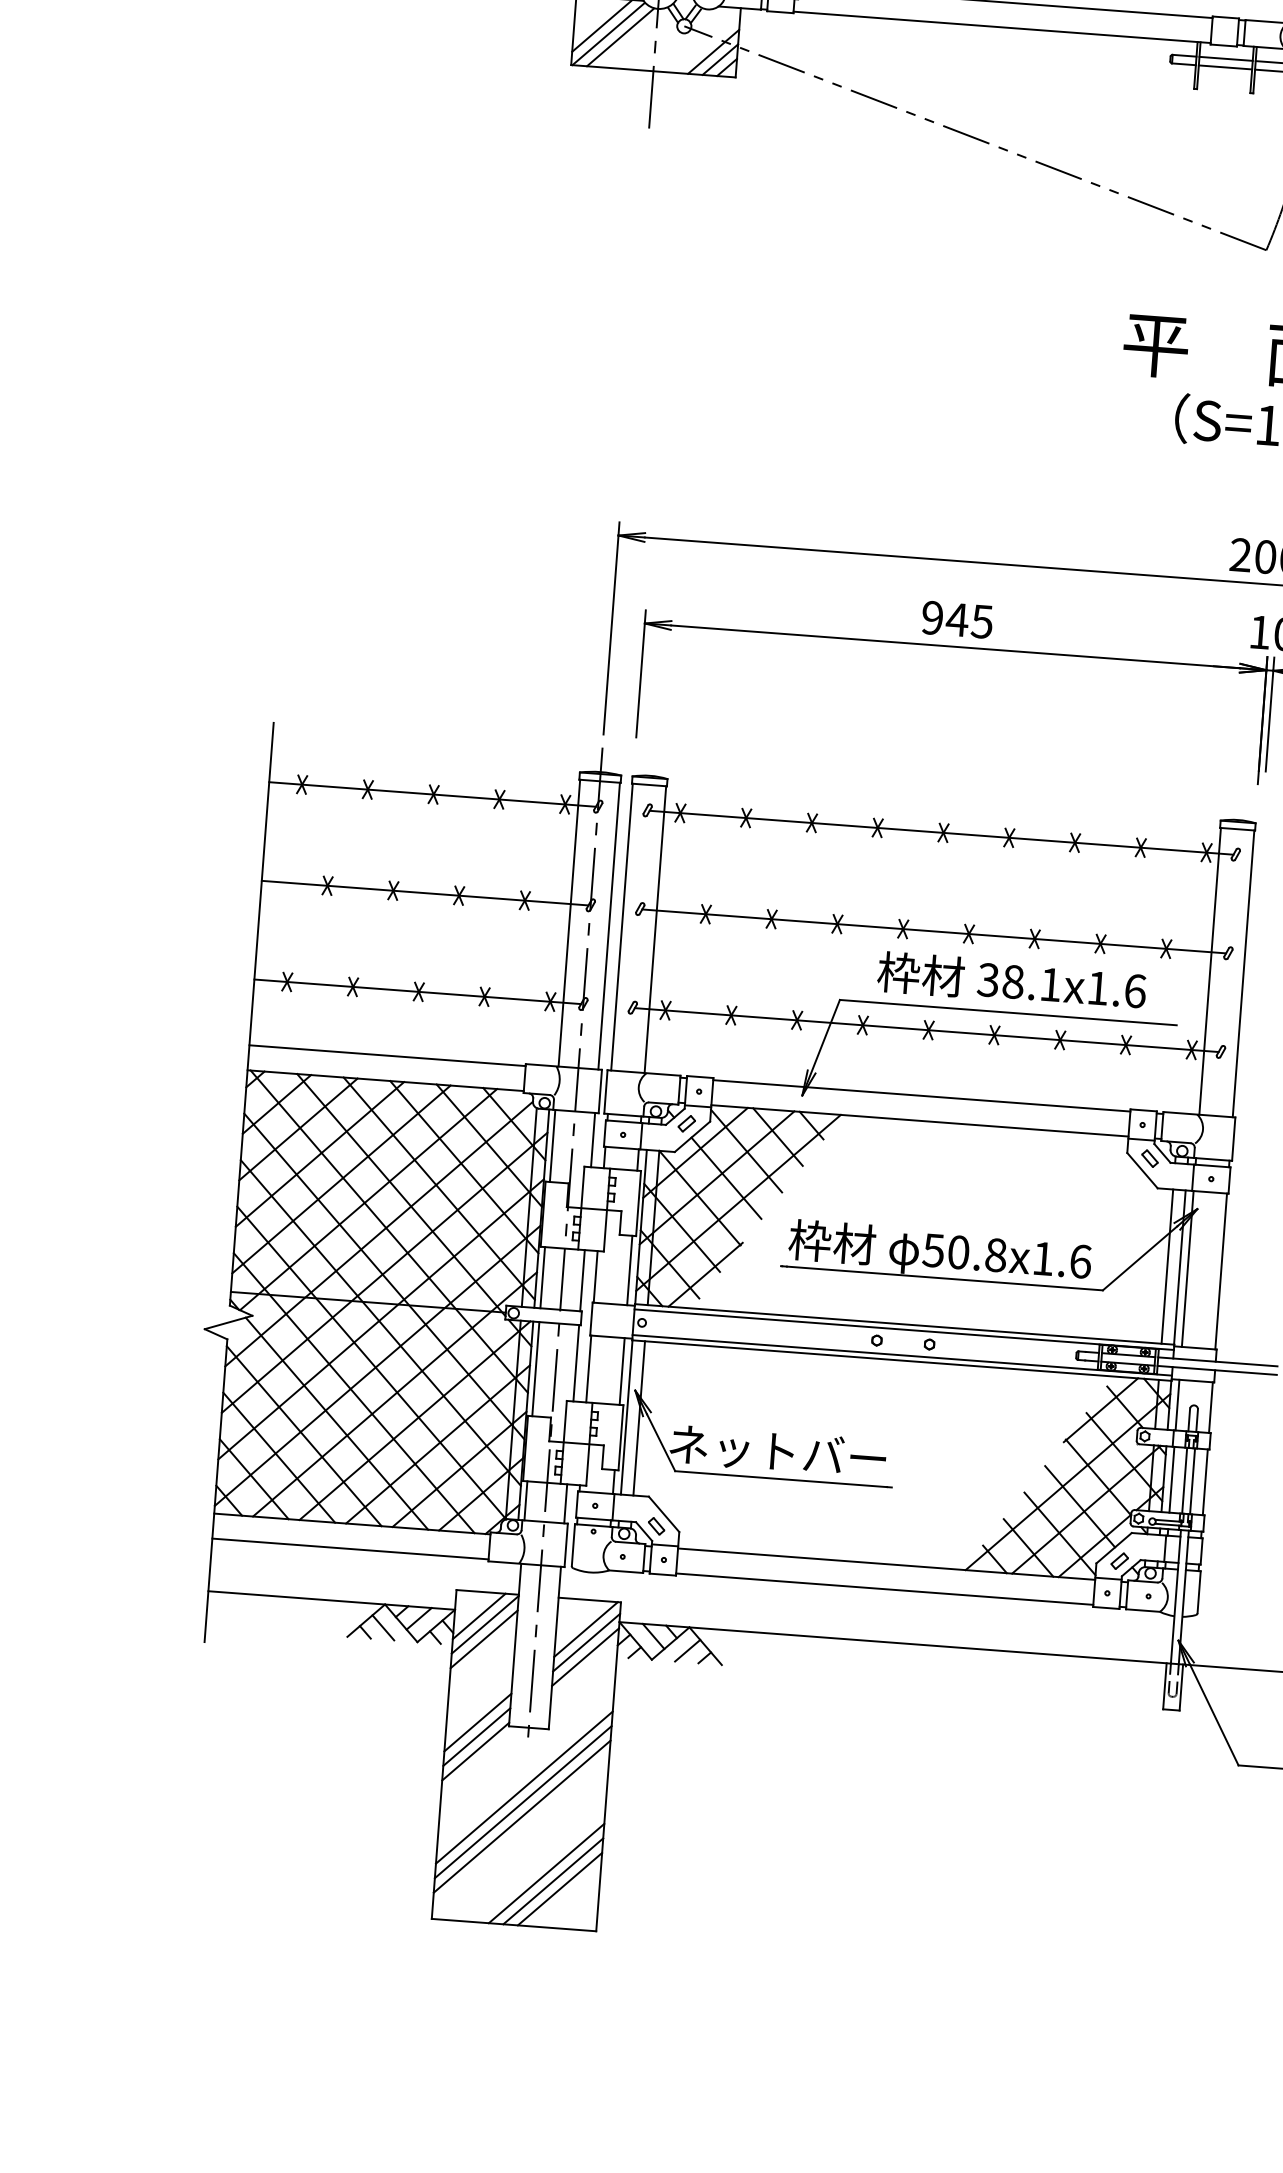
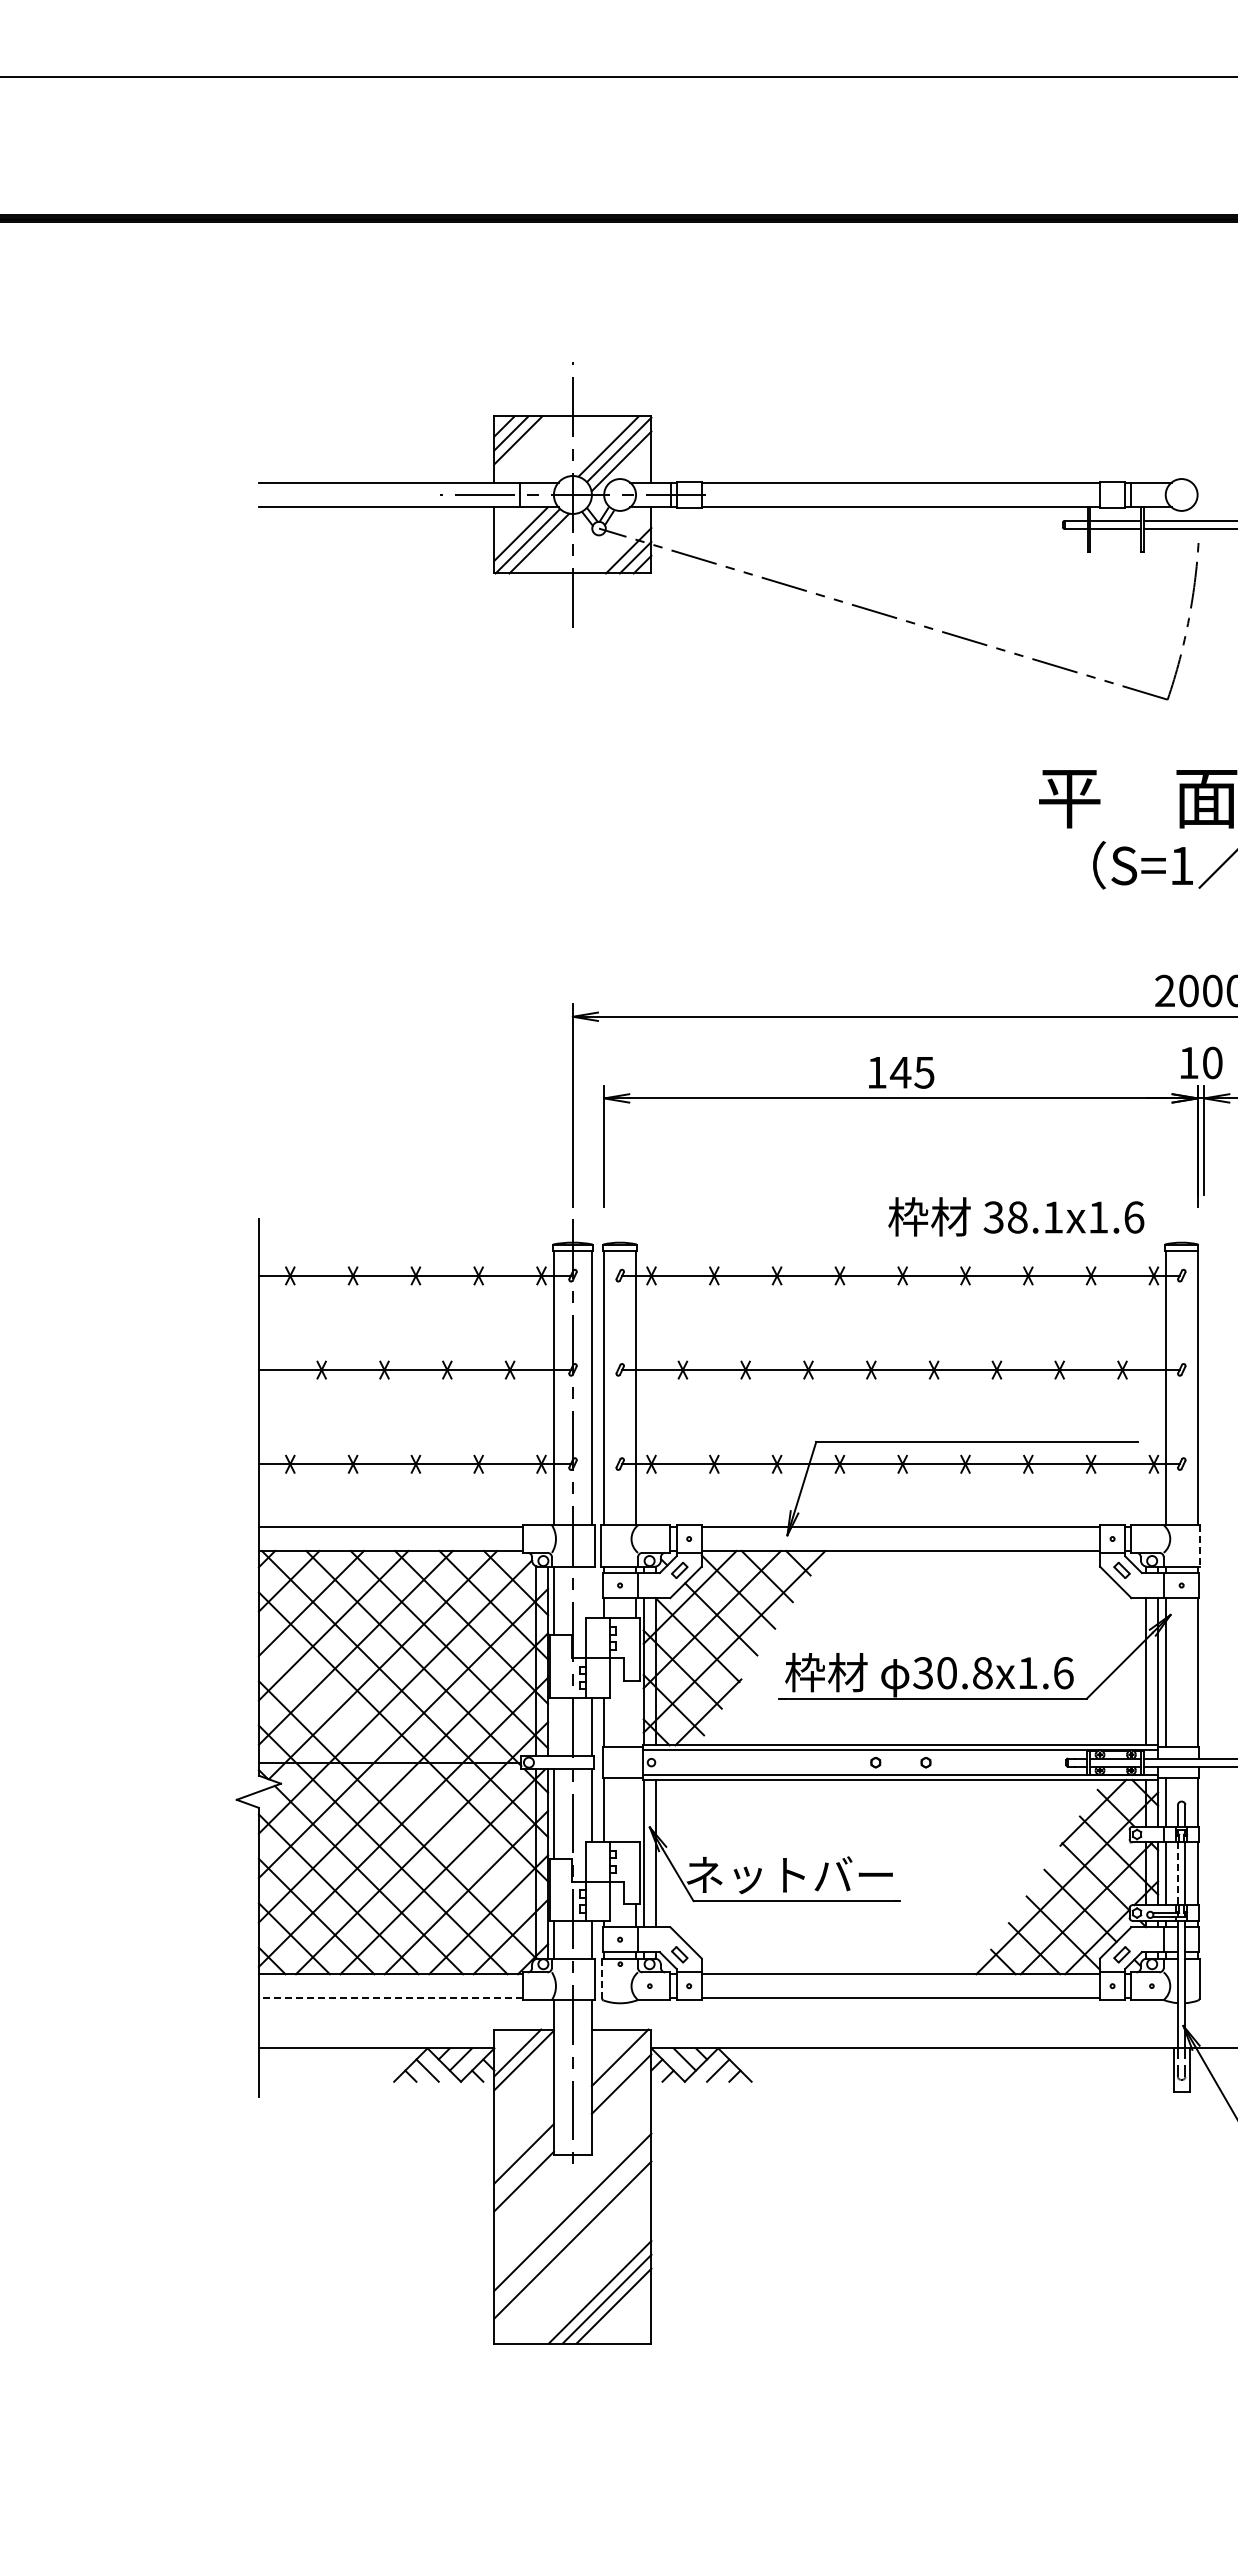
text: (932, 617) -> (876, 1072), 945 -> 145
text: (1012, 980) -> (1016, 1216), moved
line: (1234, 1138) -> (1200, 1545), solid -> dashed
line: (592, 1139) -> (591, 1592), removed
text: (933, 1249) -> (922, 1672), 50.8x1.6 -> 30.8x1.6
line: (630, 1270) -> (636, 1713), removed
line: (542, 1277) -> (553, 1726), removed
line: (380, 1323) -> (403, 1781), removed
line: (622, 1371) -> (636, 1810), removed
line: (1184, 1481) -> (1177, 1874), solid -> dashed
line: (573, 1545) -> (602, 1978), solid -> dashed
line: (350, 1549) -> (390, 1998), solid -> dashed
line: (483, 1639) -> (523, 2074), removed
line: (586, 1641) -> (621, 2069), removed
line: (476, 1736) -> (523, 2167), removed
line: (522, 1801) -> (572, 2225), removed

